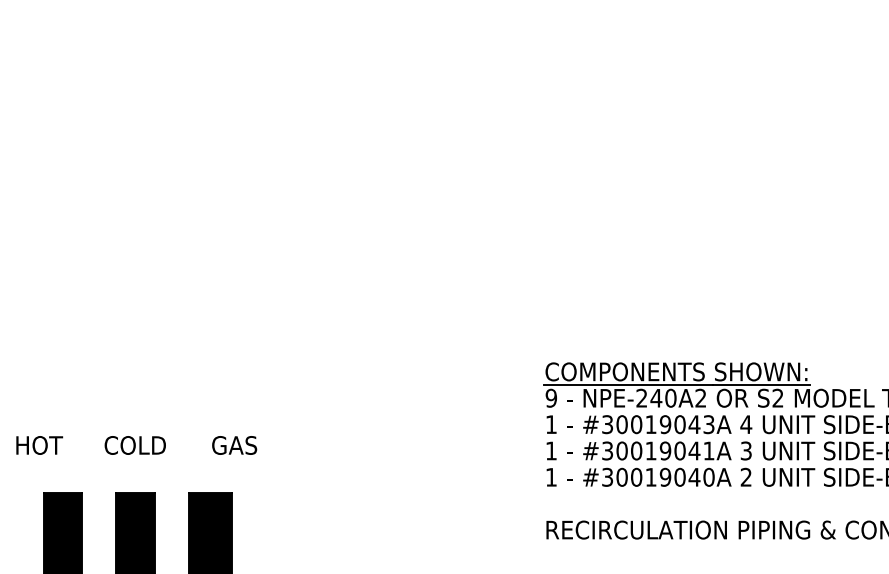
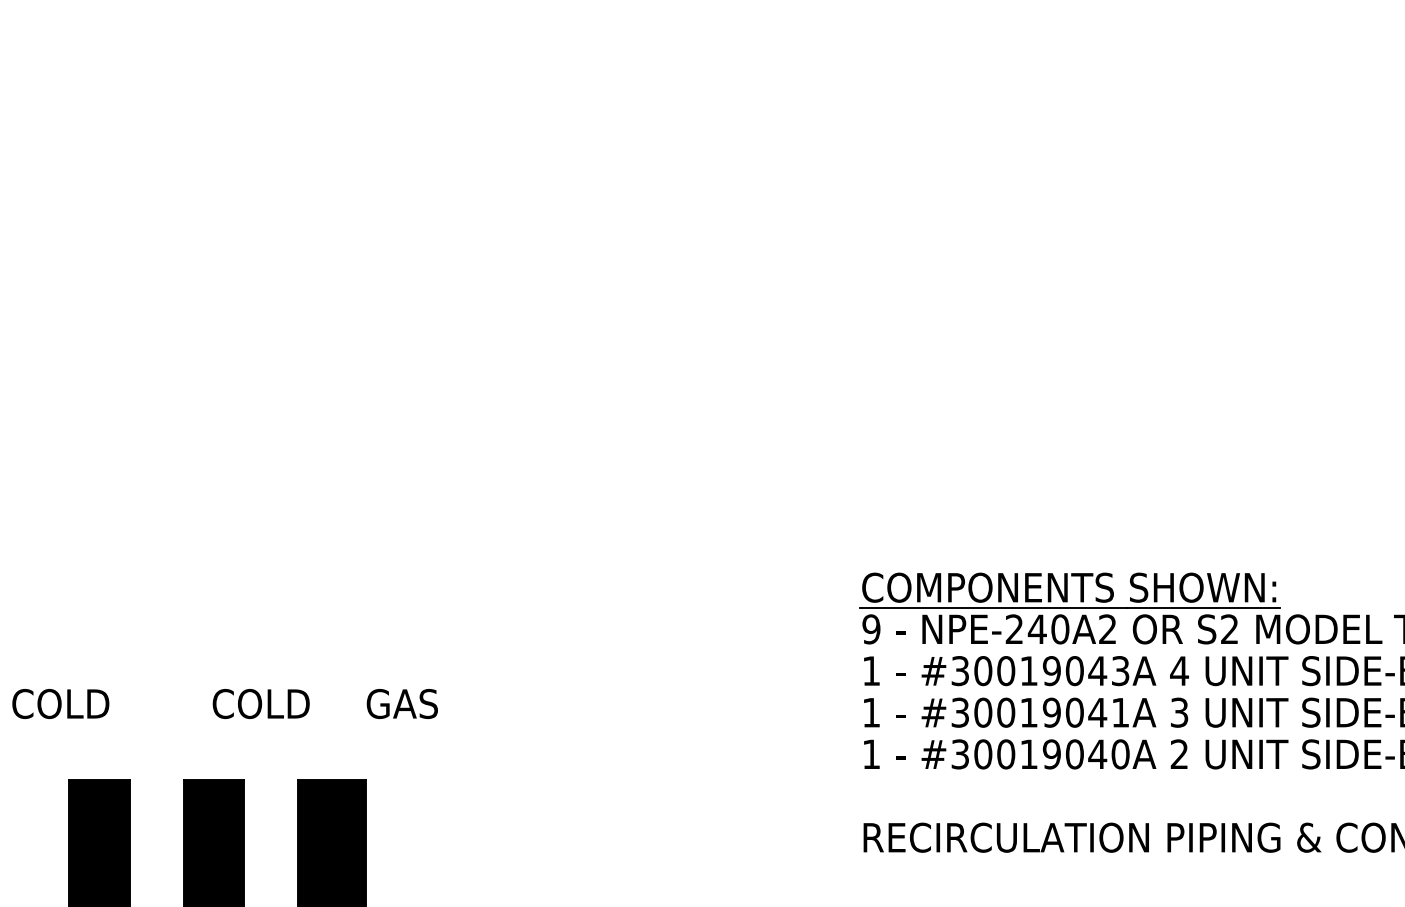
text: (38, 445) -> (60, 704), HOT -> COLD
text: (134, 445) -> (259, 704), moved
text: (234, 445) -> (402, 704), moved

